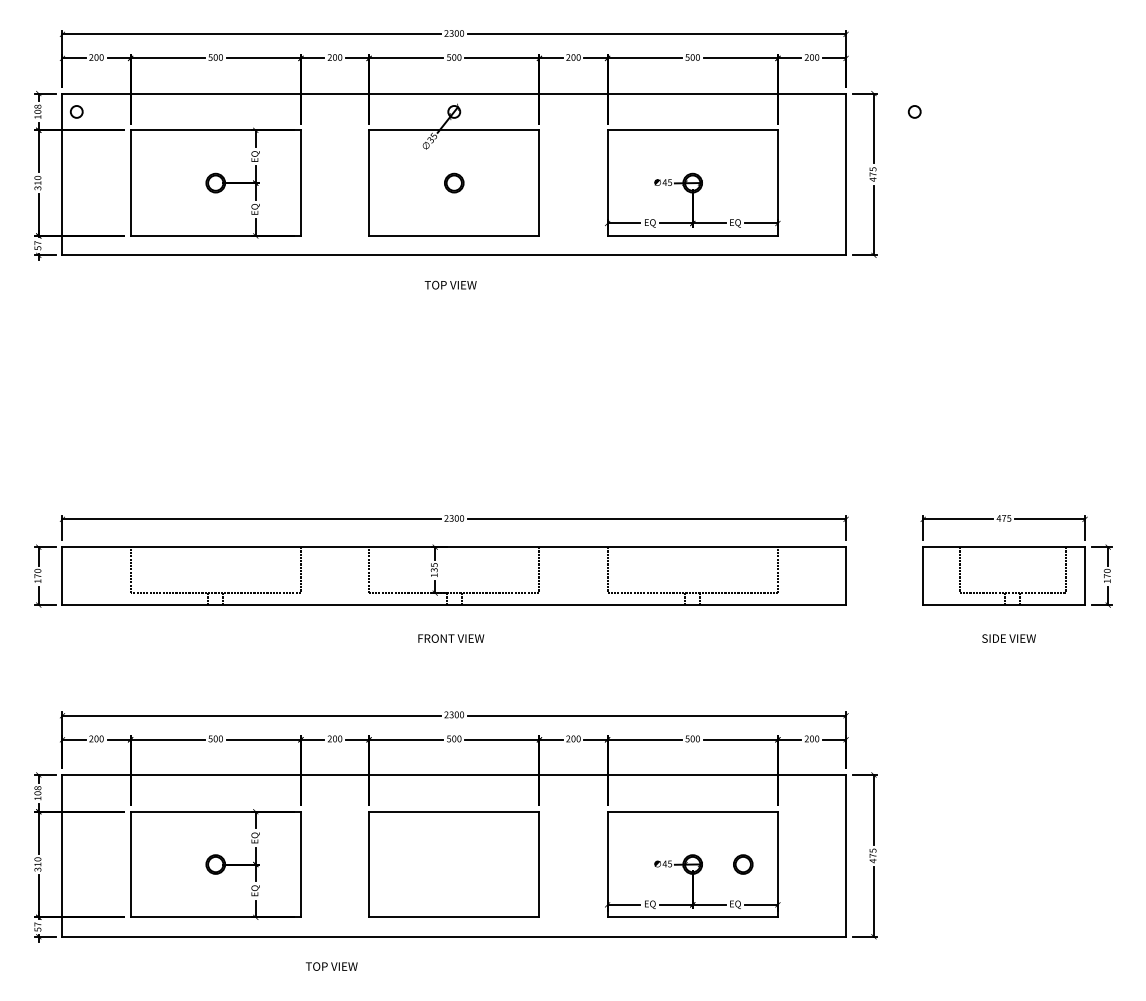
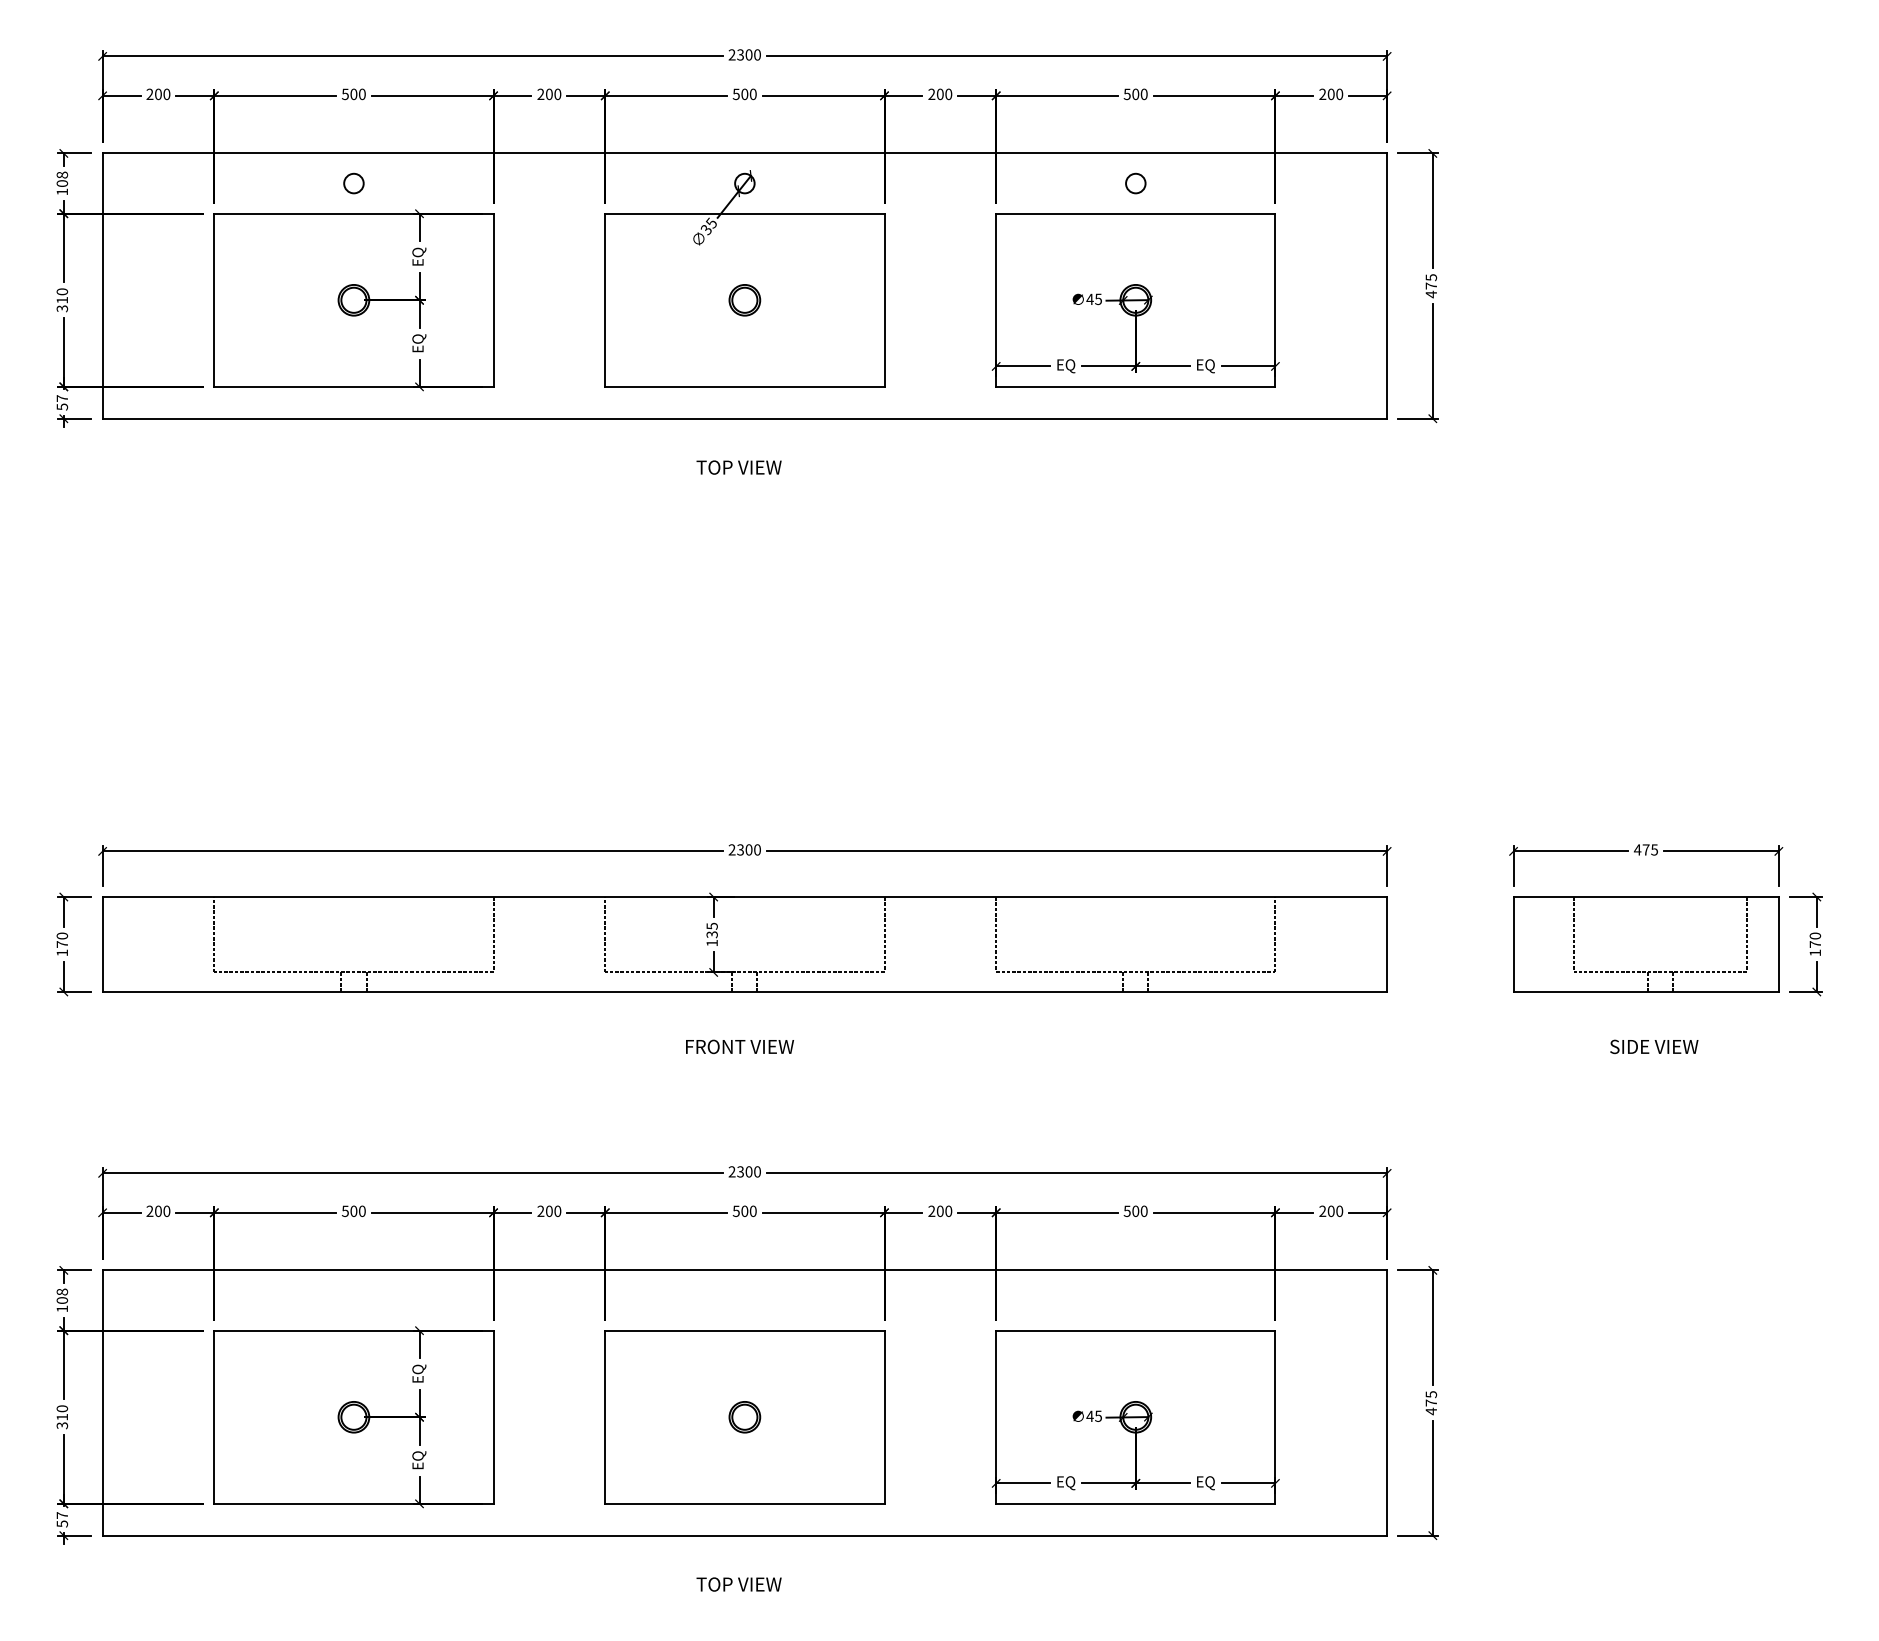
circle: (76, 111) -> (353, 182), moved
circle: (914, 111) -> (1135, 182), moved
circle: (743, 864) -> (745, 1417), moved
text: (331, 966) -> (738, 1584), moved

